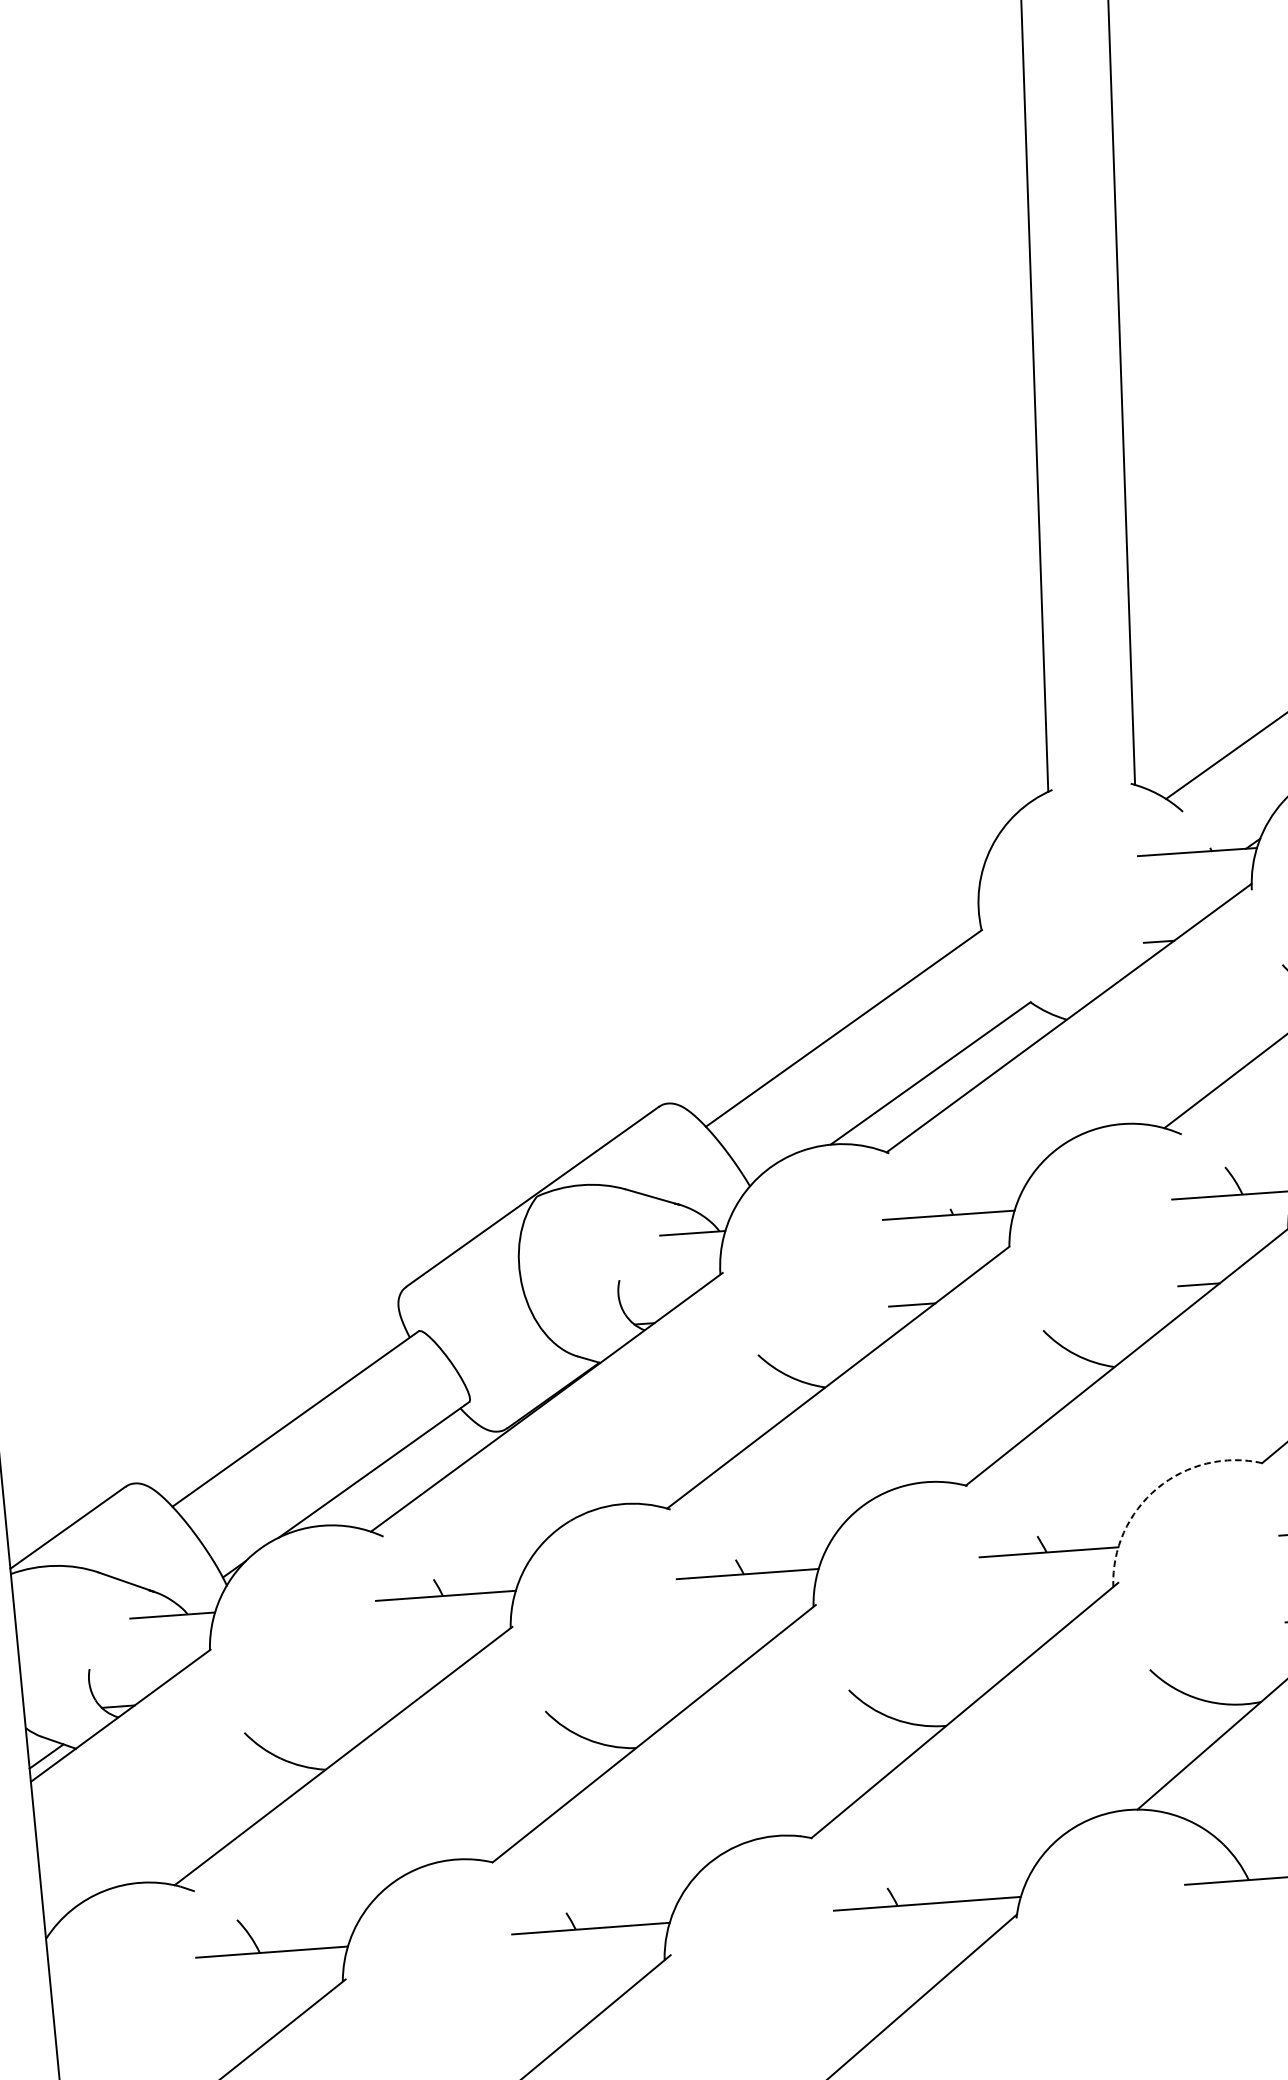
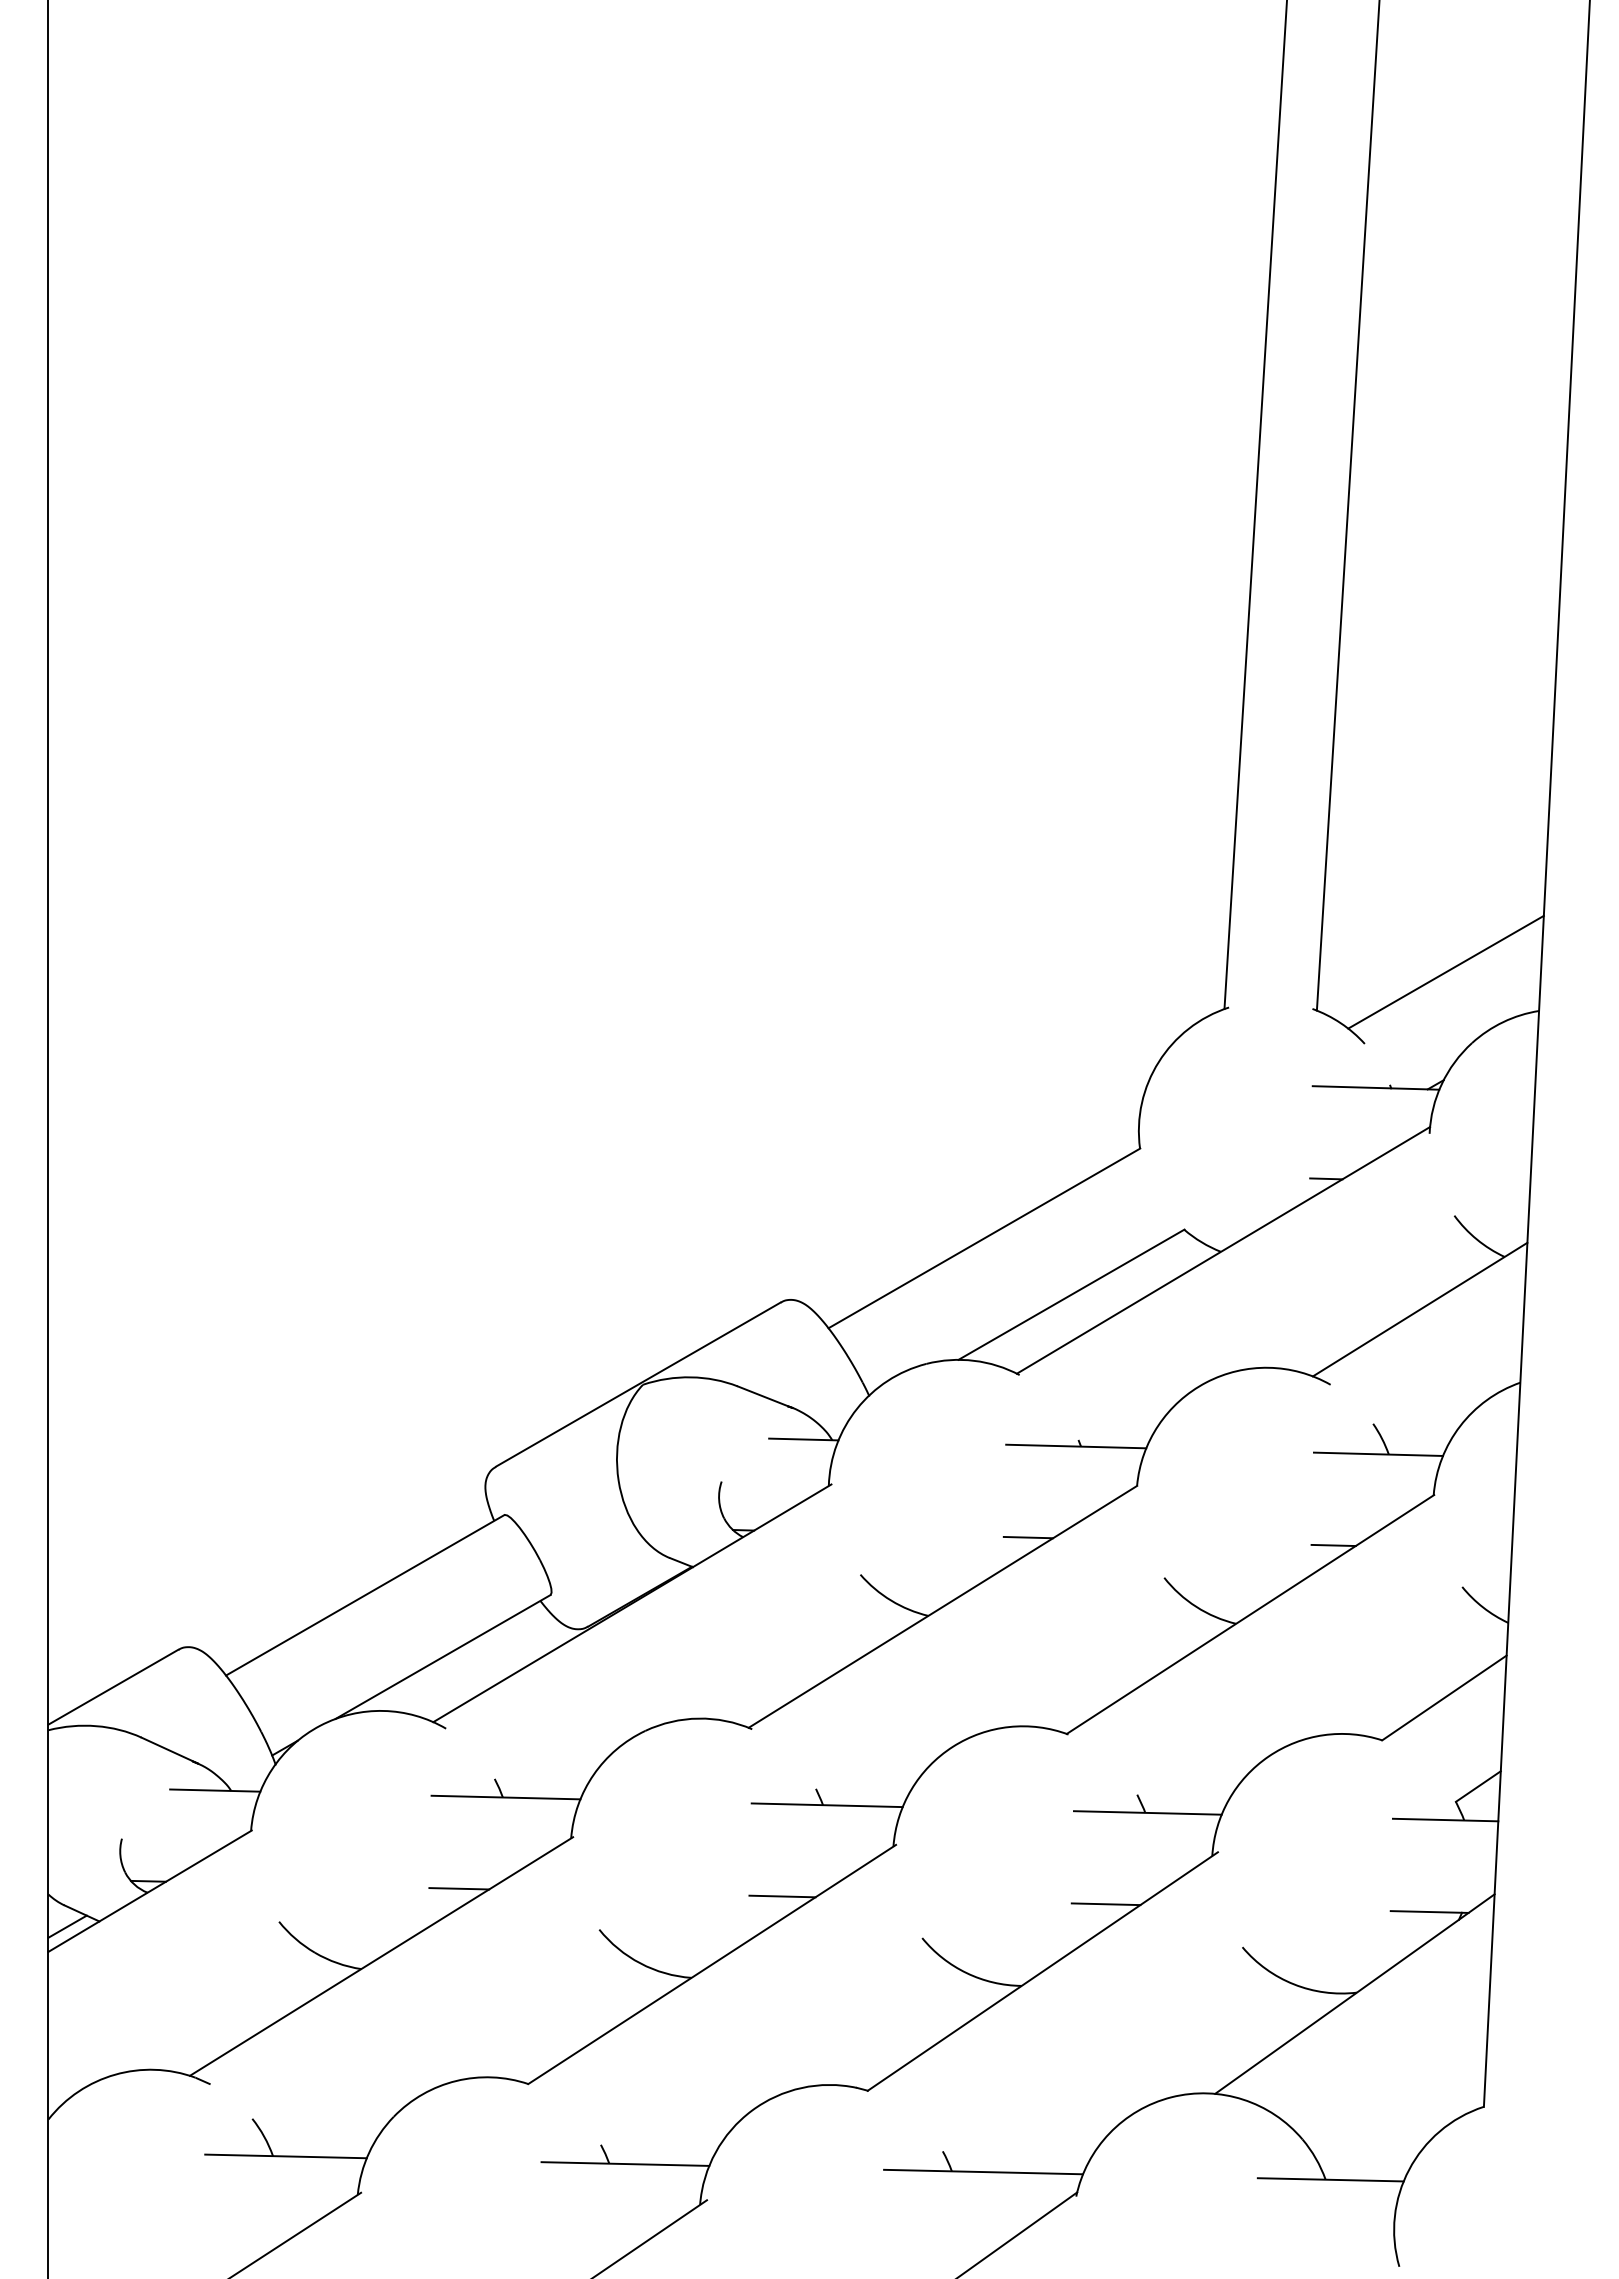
arc: (1157, 1488) -> (1268, 1756), dashed -> solid
line: (1017, 1641) -> (1105, 1904), added
line: (714, 1663) -> (782, 1896), added
line: (410, 1685) -> (459, 1888), added

